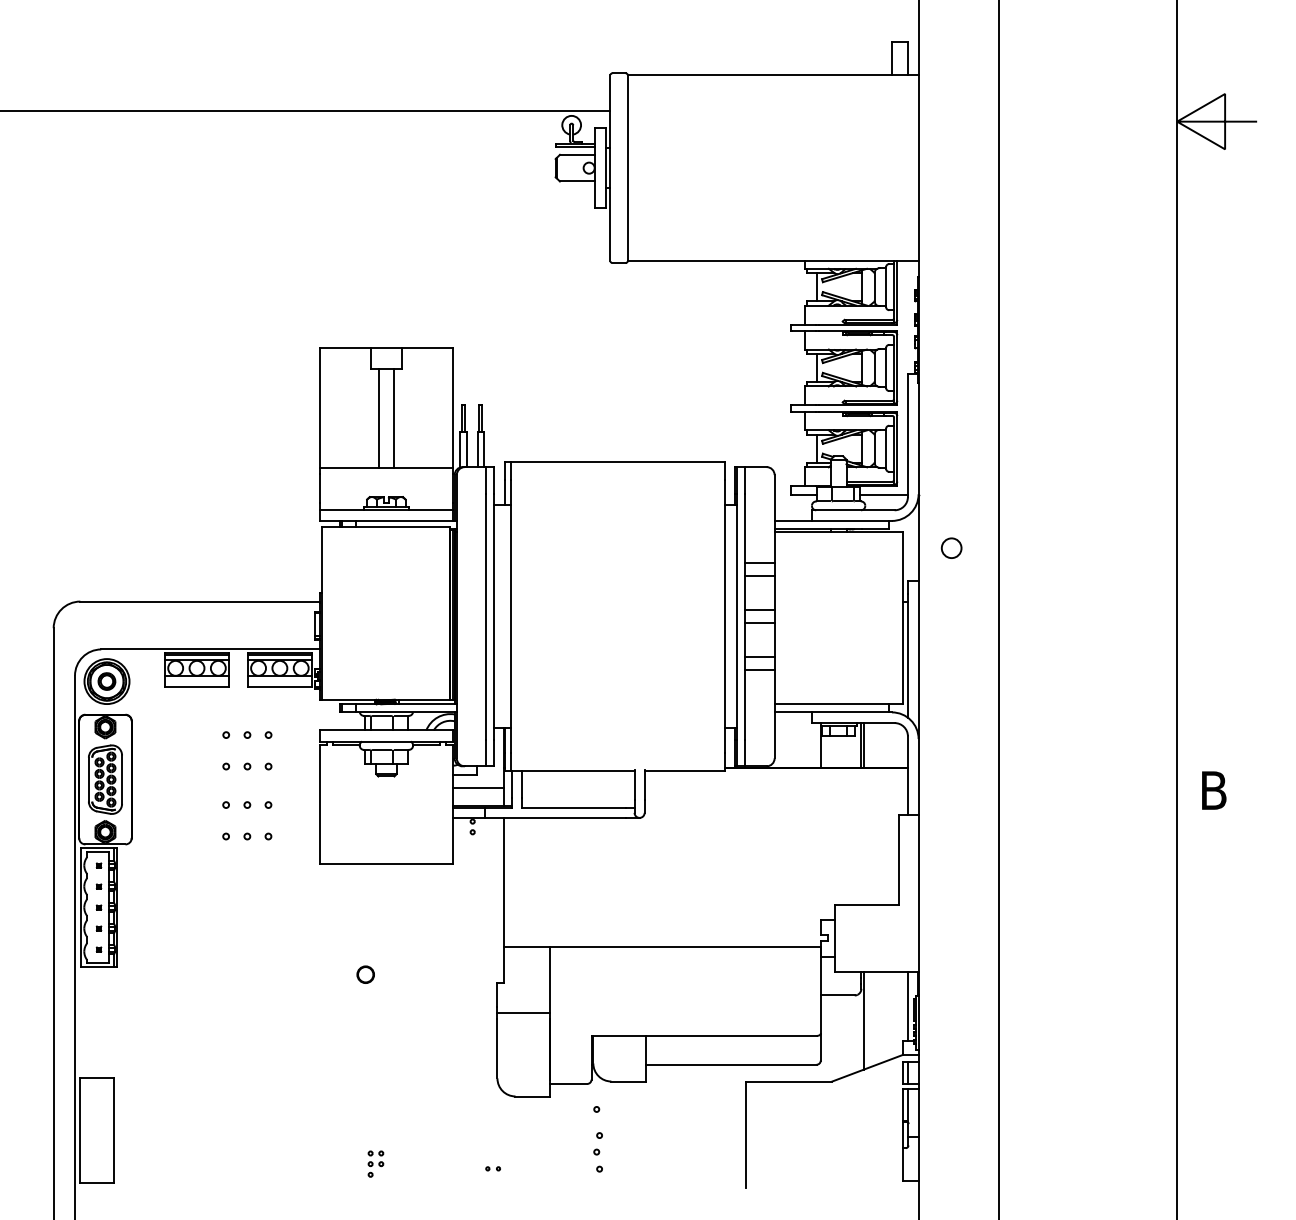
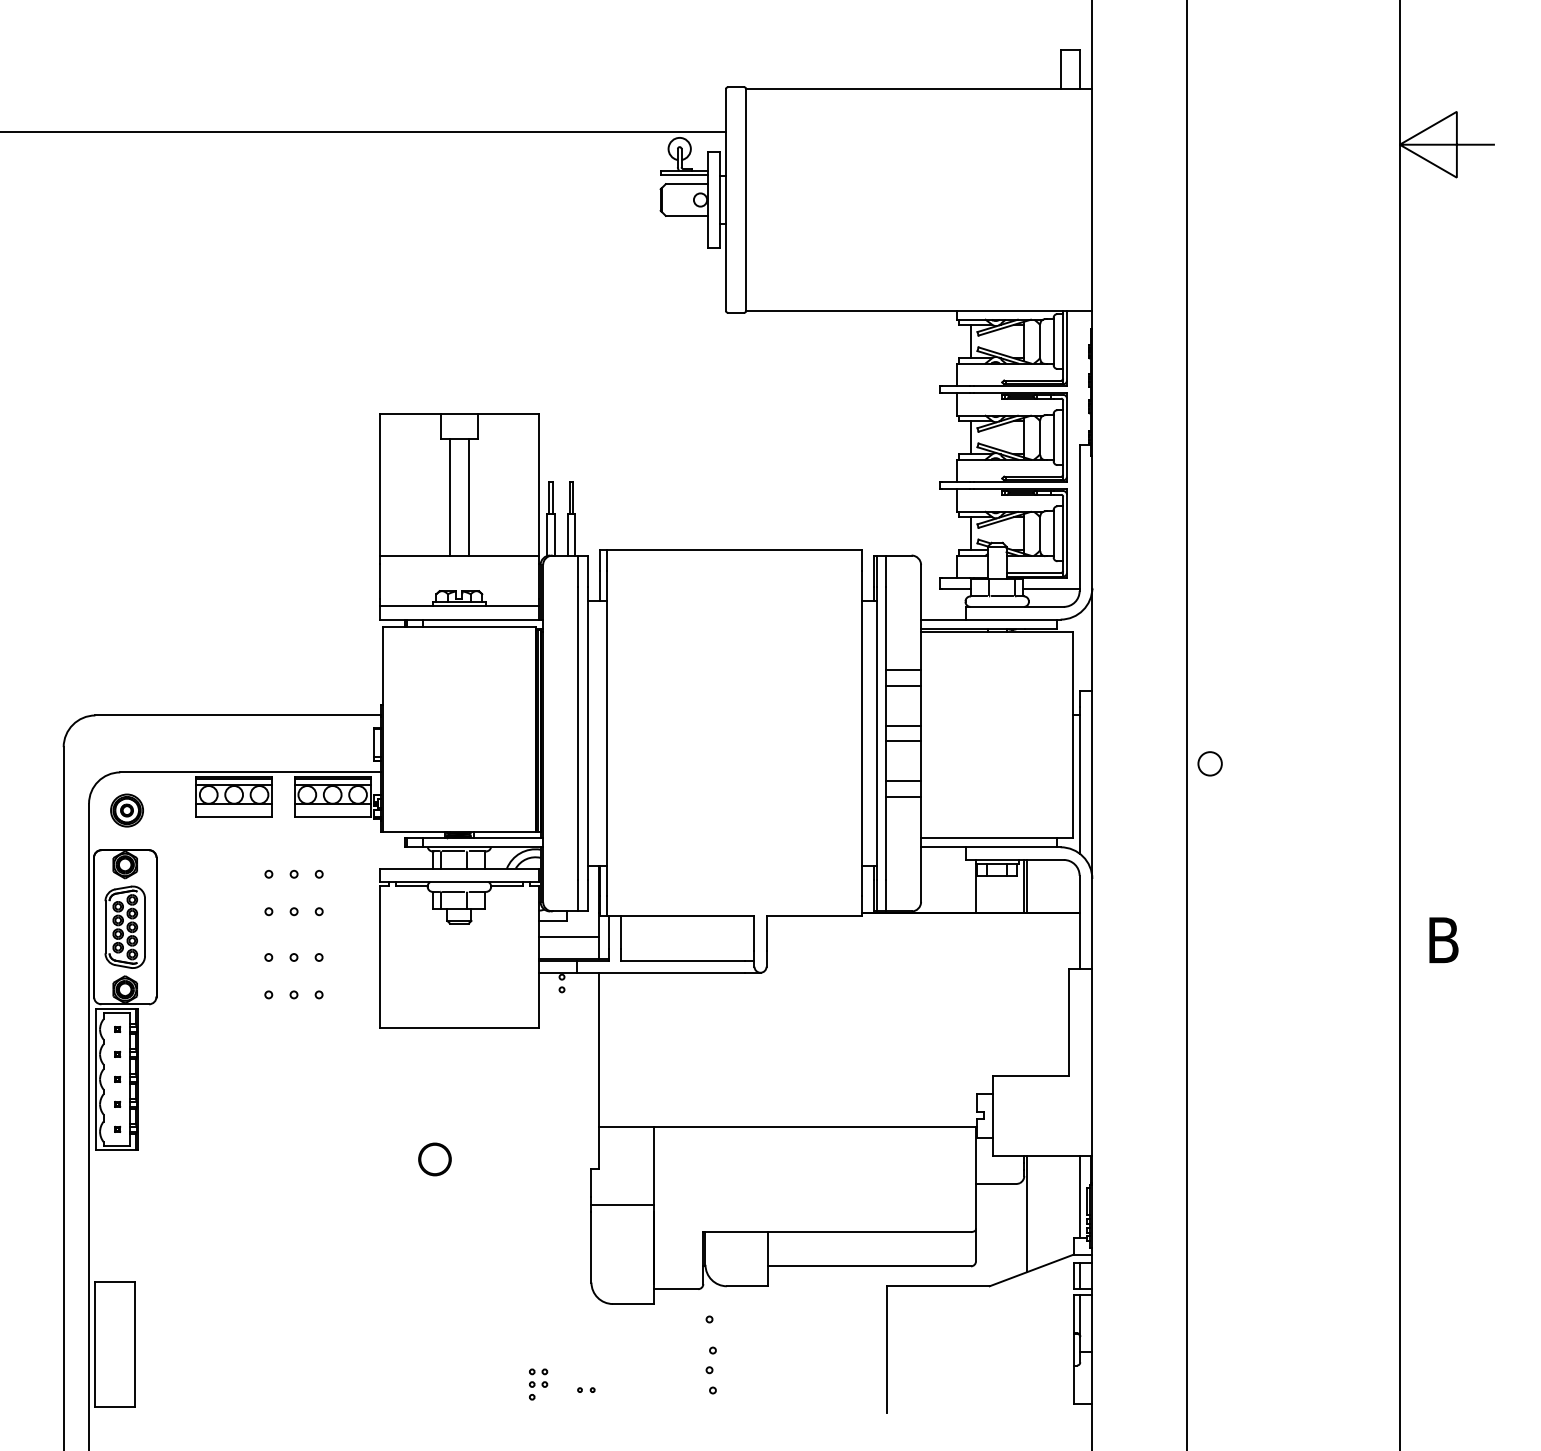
circle: (951, 547) -> (1209, 762), moved
part: (106, 681) -> (126, 810), size x0.6
circle: (365, 974) -> (434, 1158), size x1.6
part: (375, 1163) -> (537, 1383), moved

